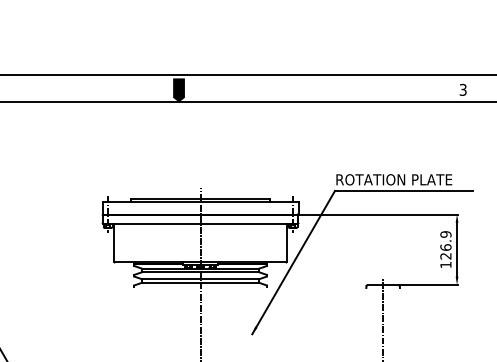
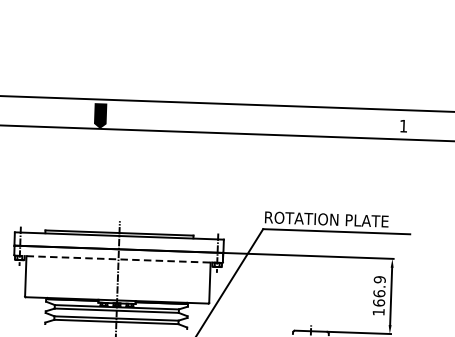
text: (462, 89) -> (402, 125), 3 -> 1
line: (201, 223) -> (119, 258), solid -> dashed
text: (445, 255) -> (378, 302), 126.9 -> 166.9

